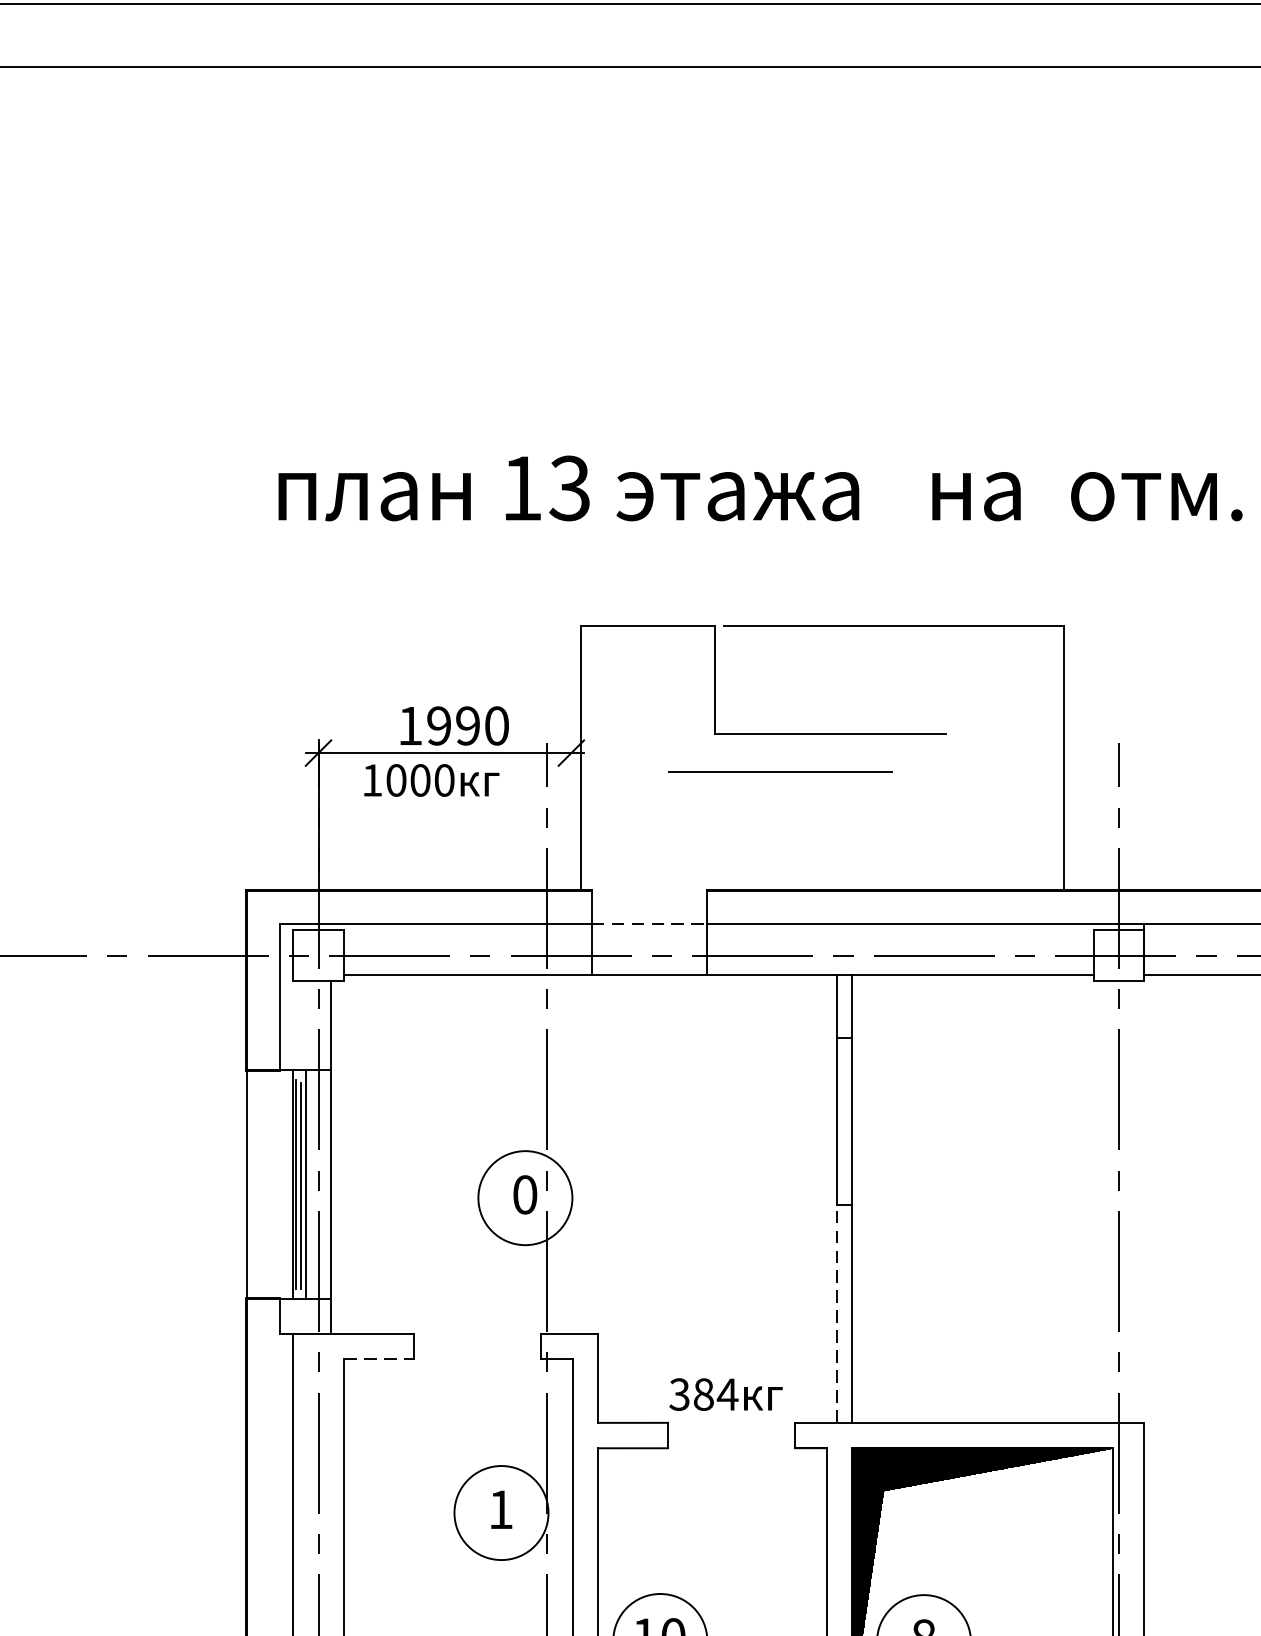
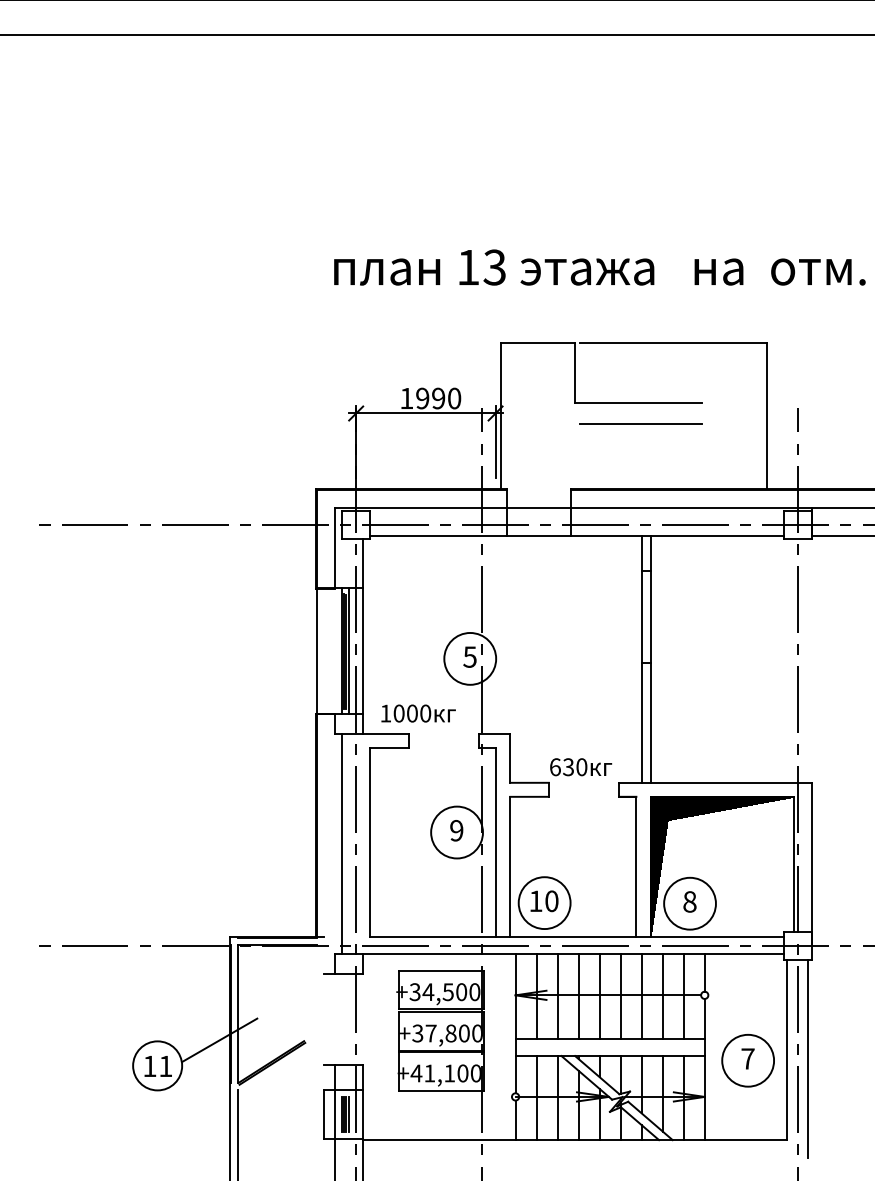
line: (779, 771) -> (640, 423), moved
text: (431, 780) -> (418, 713), moved
line: (571, 805) -> (495, 442), added
line: (649, 923) -> (538, 507), dashed -> solid
text: (524, 1193) -> (469, 656), 0 -> 5
line: (837, 1313) -> (642, 722), dashed -> solid
line: (378, 1358) -> (389, 747), dashed -> solid
text: (703, 1395) -> (568, 767), 384 -> 630
text: (500, 1509) -> (456, 830), 1 -> 9

